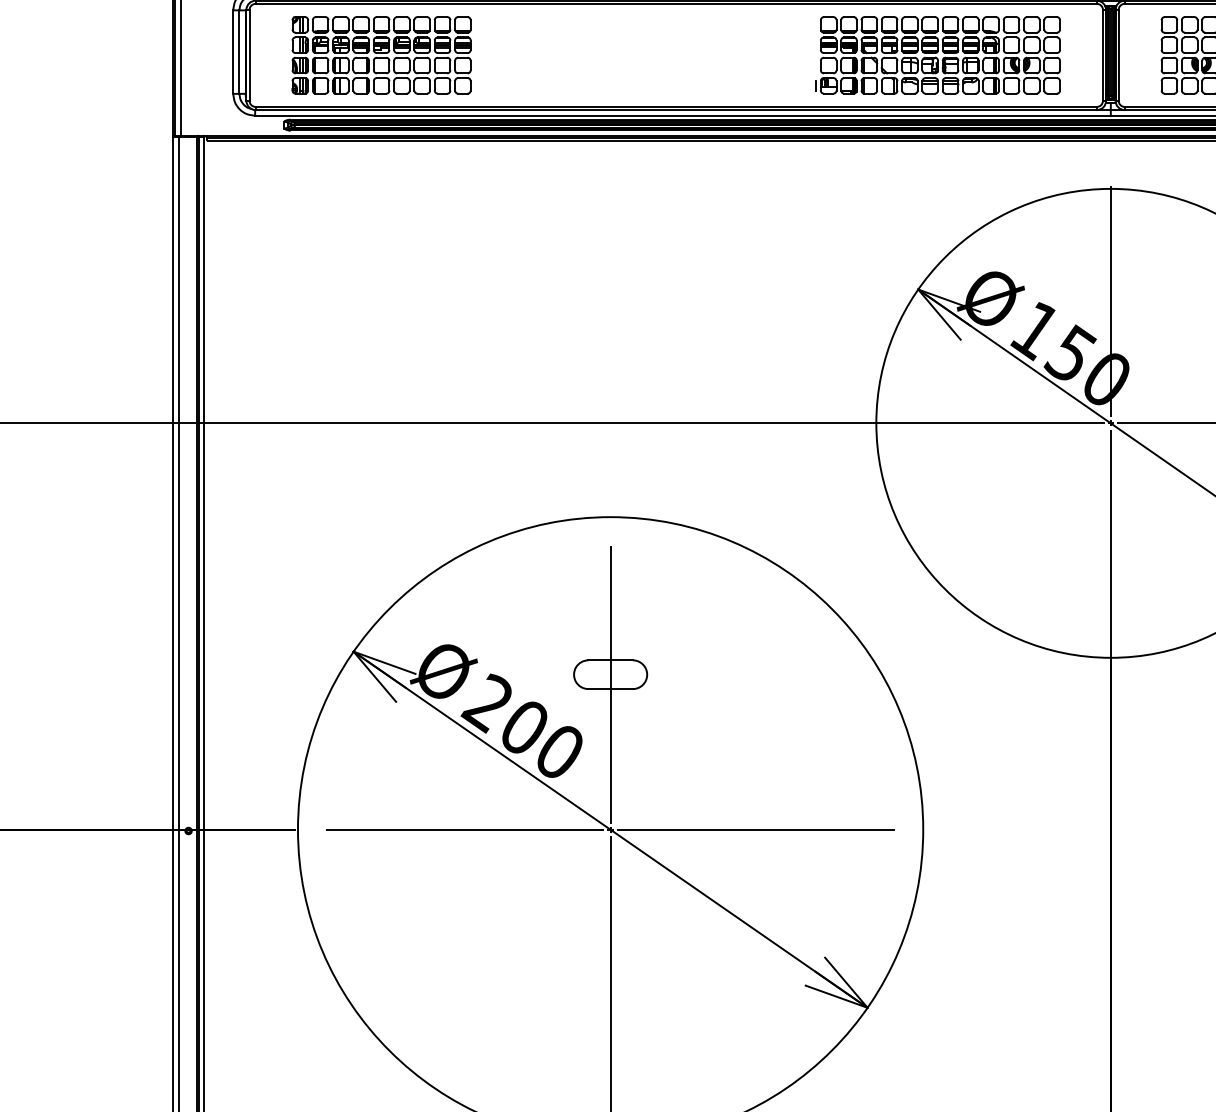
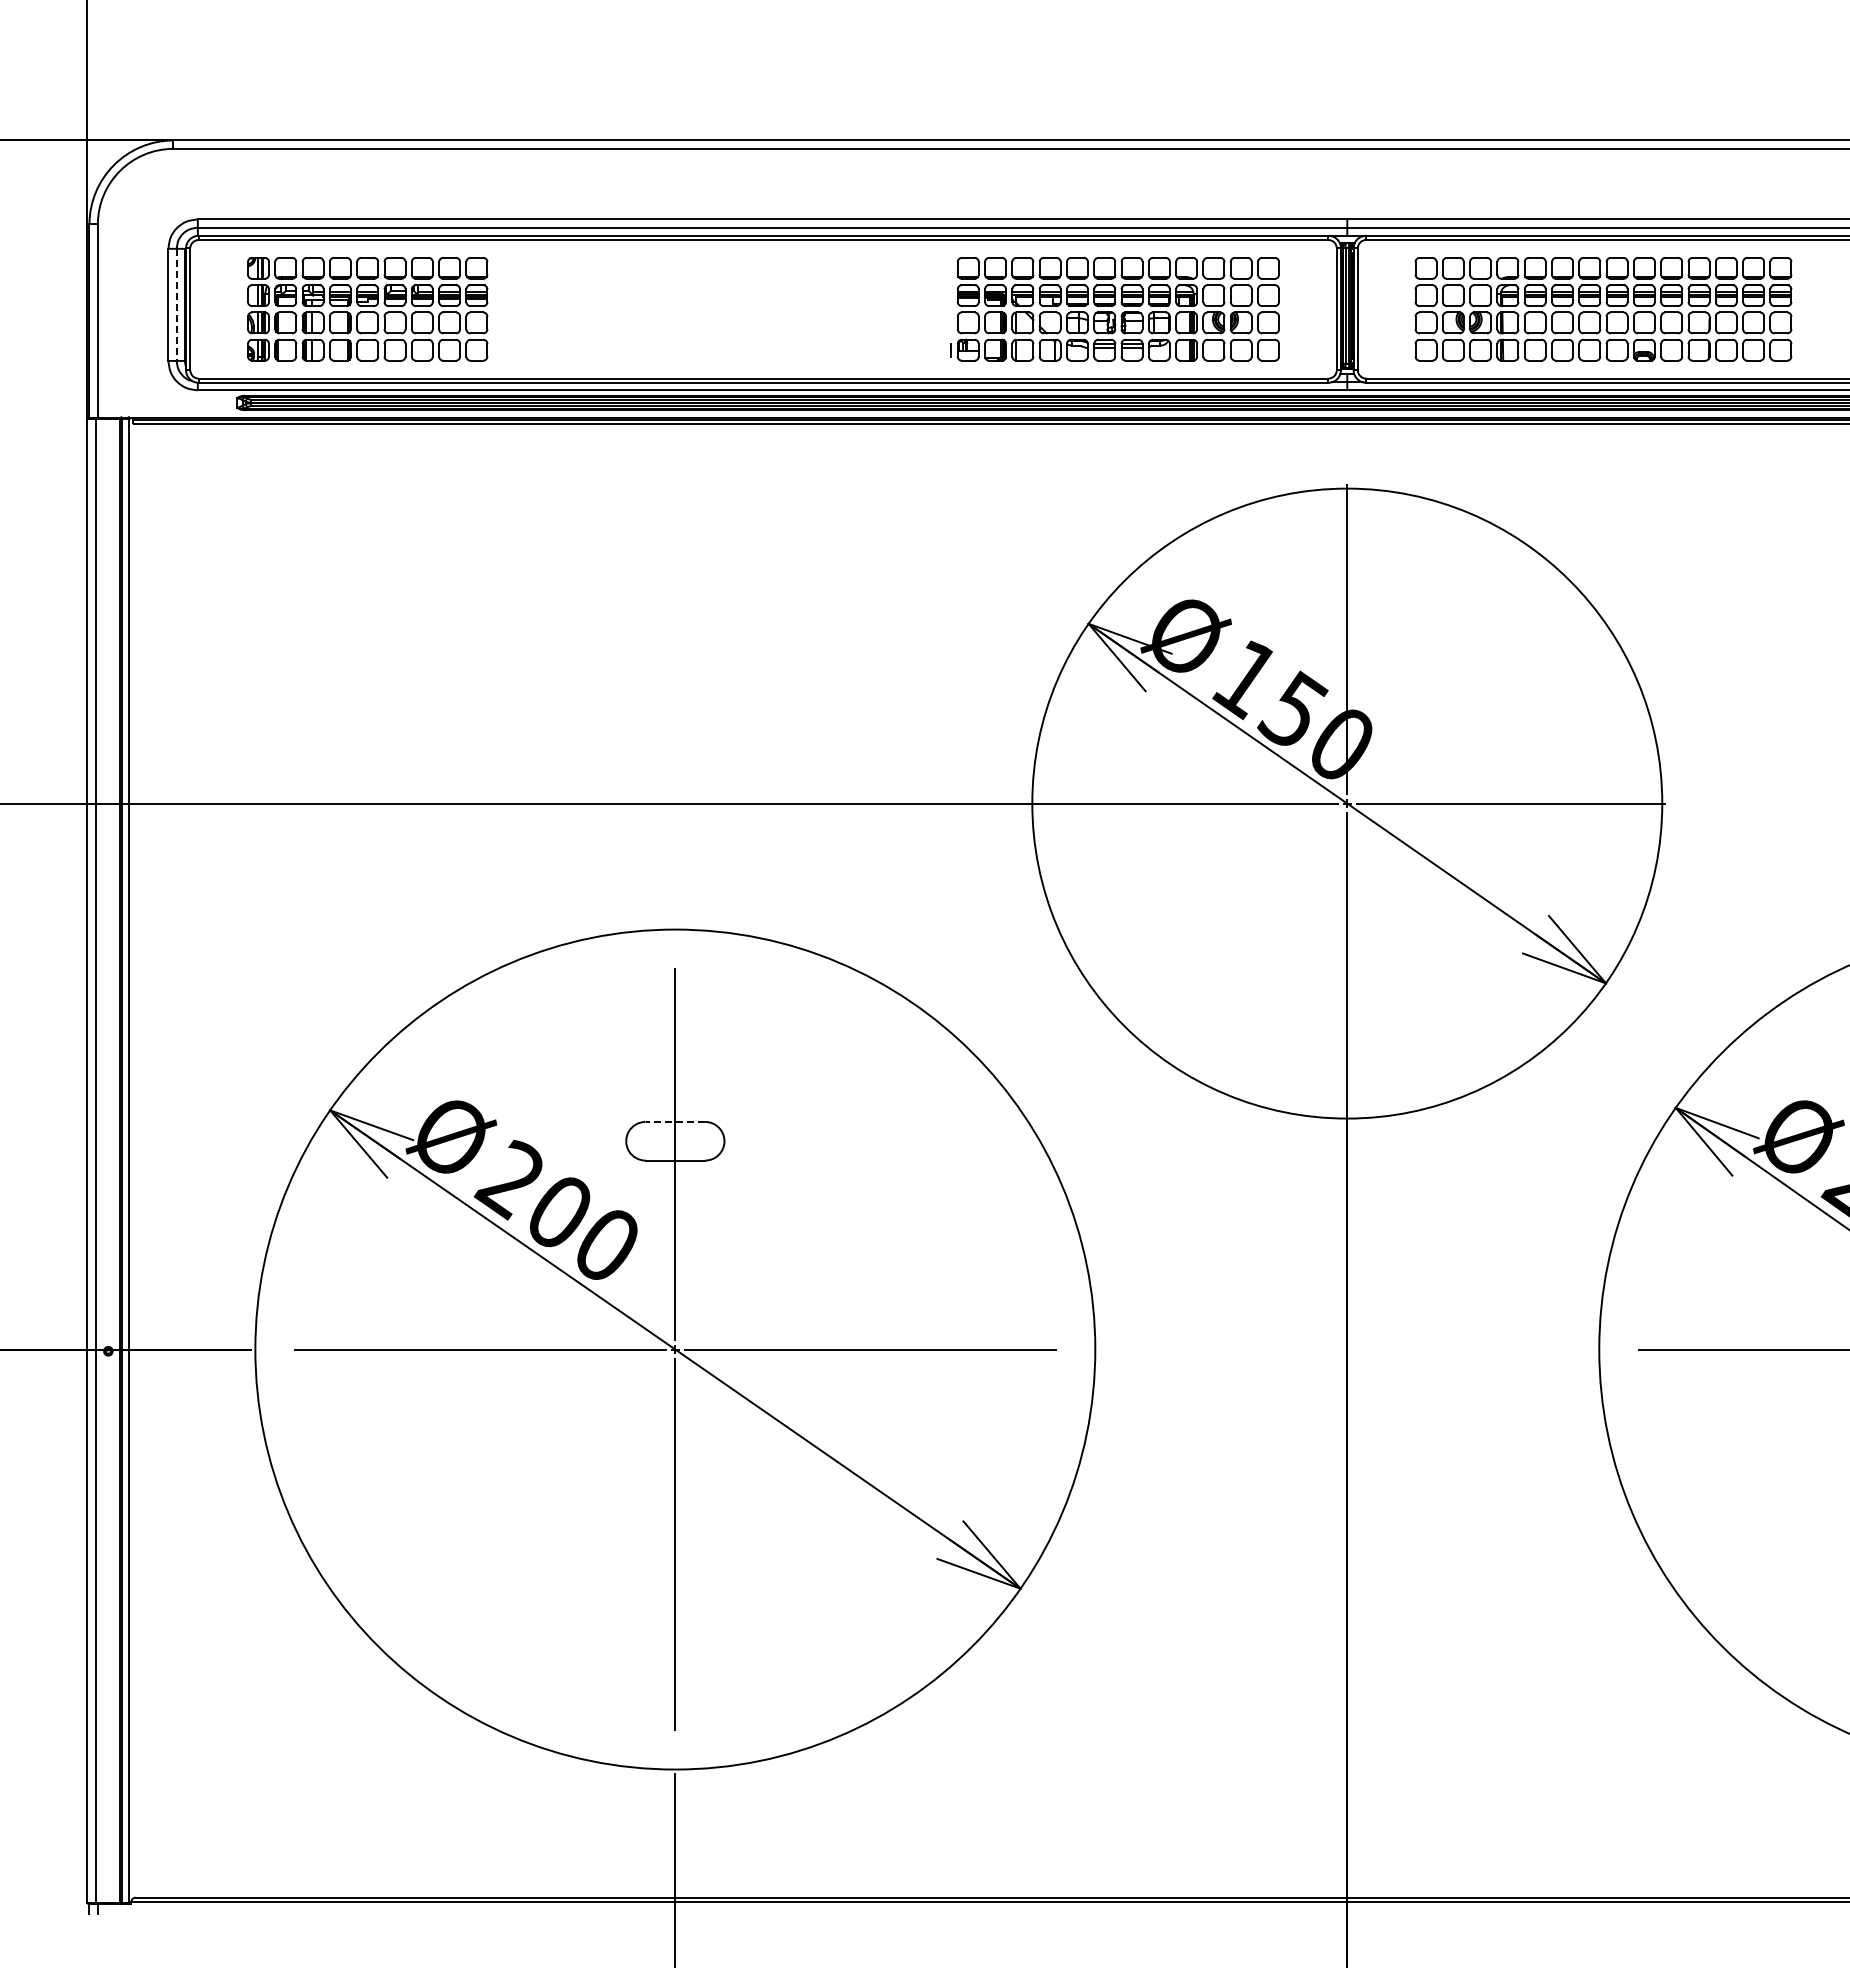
line: (239, 52) -> (176, 305), solid -> dashed
line: (610, 660) -> (675, 1121), solid -> dashed

